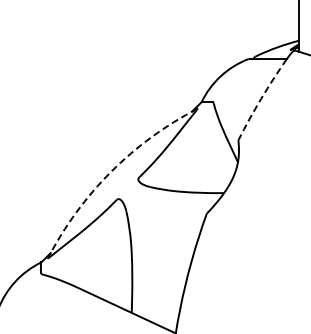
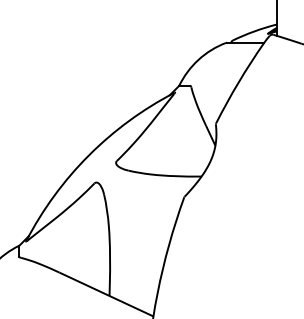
arc: (261, 98) -> (238, 82), dashed -> solid
arc: (111, 171) -> (89, 155), dashed -> solid

